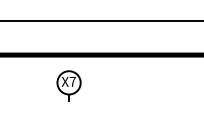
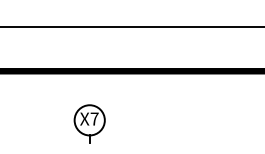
part: (68, 85) -> (89, 123), moved

